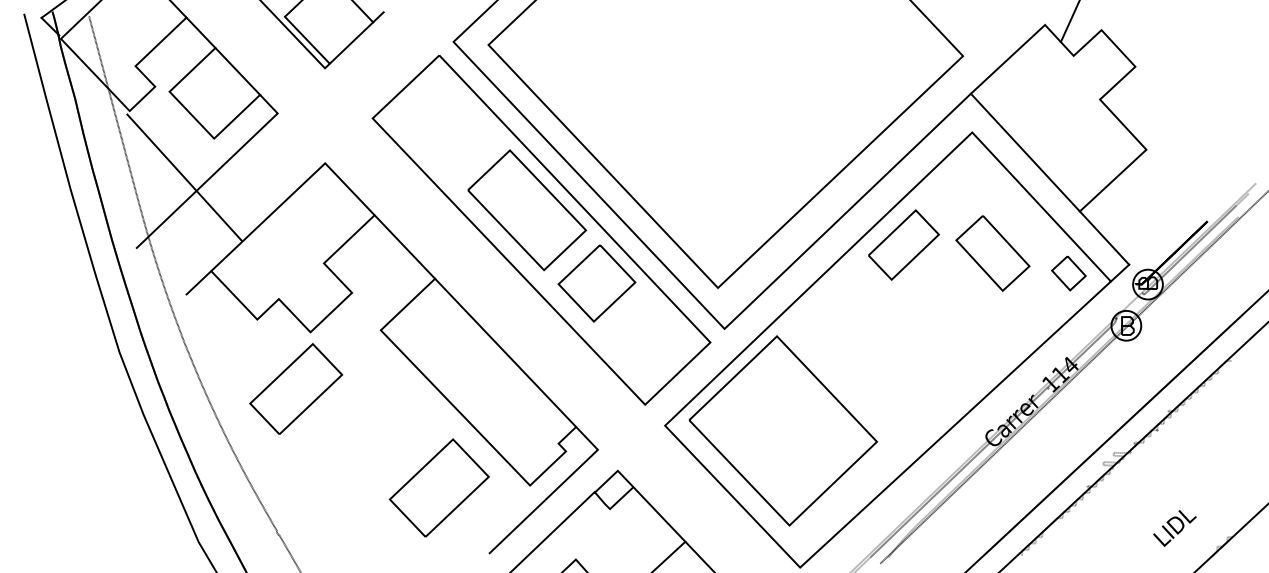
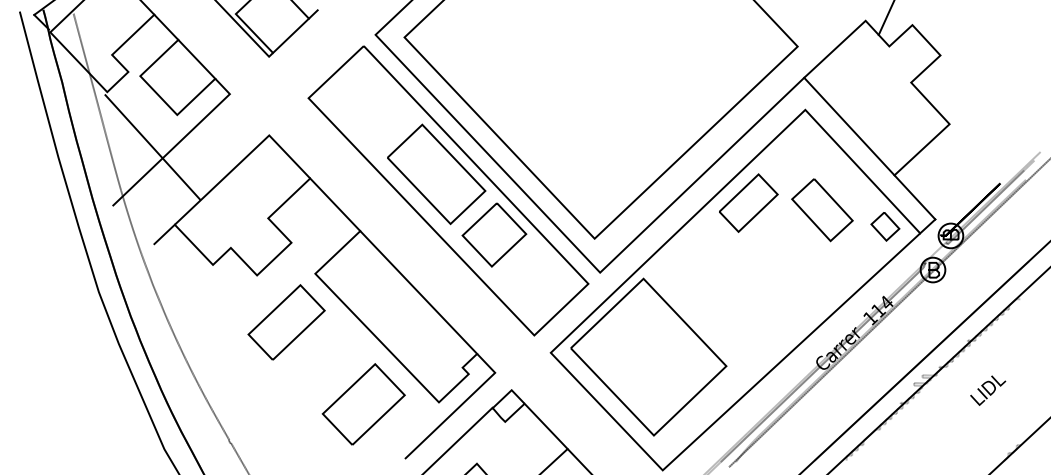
part: (296, 388) -> (286, 322), moved
text: (1174, 528) -> (987, 390), moved

